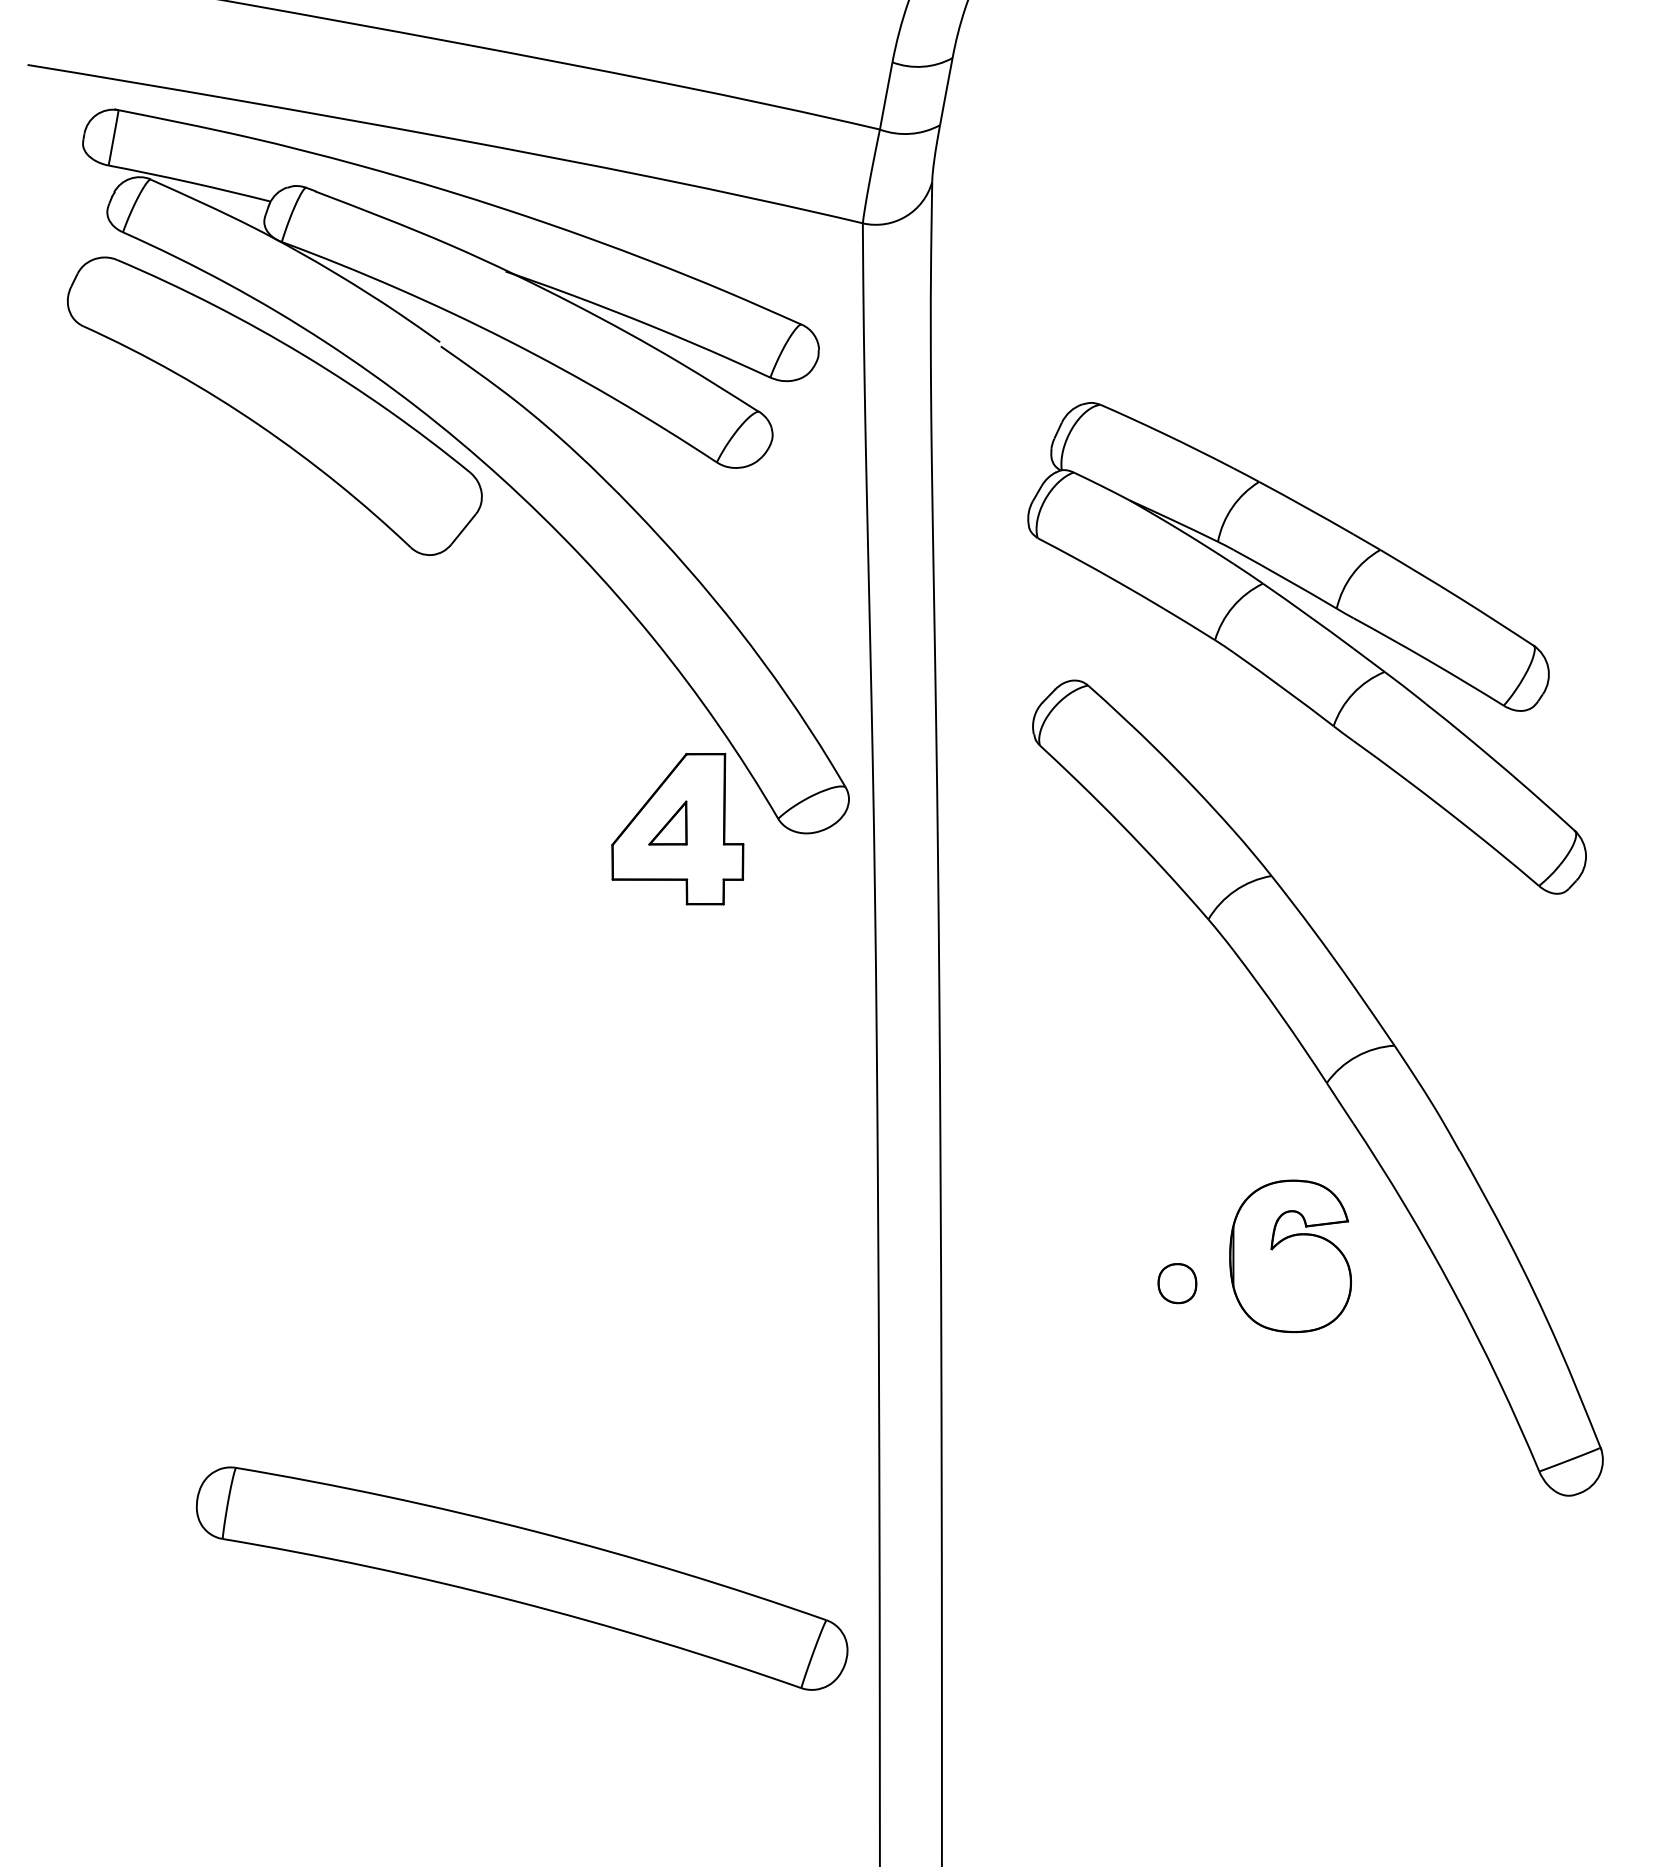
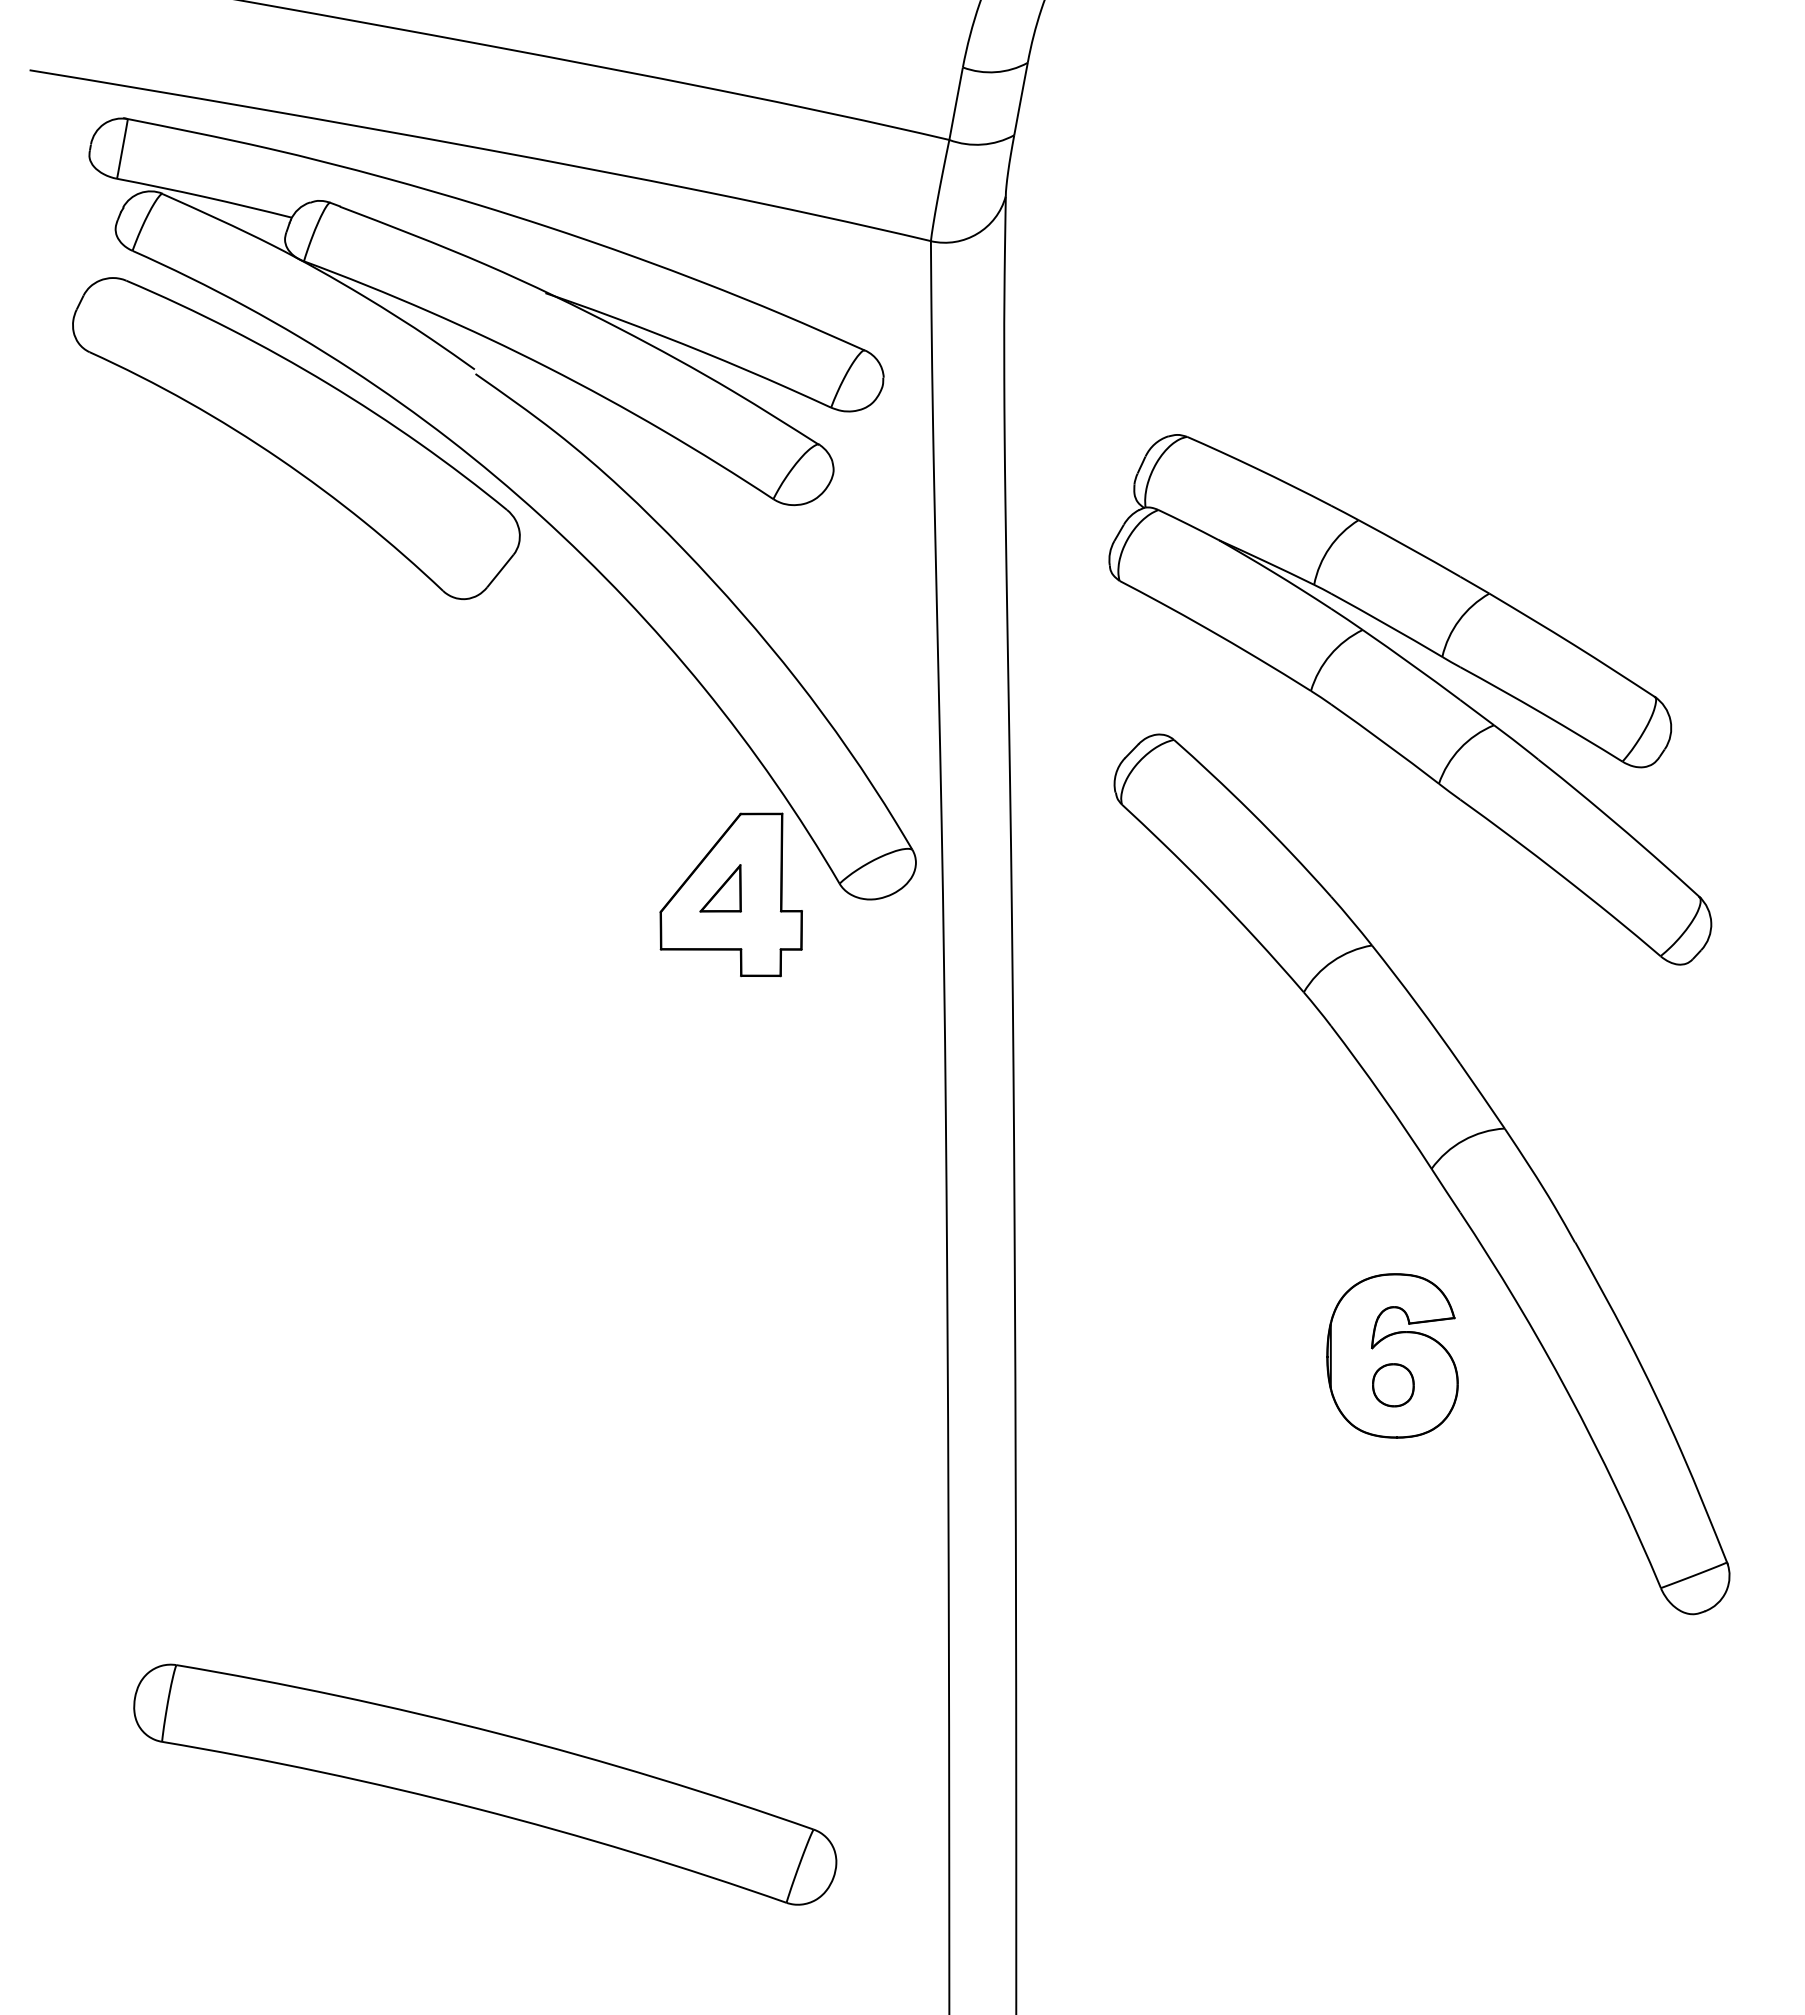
part: (1177, 1283) -> (1393, 1385), moved
part: (522, 1578) -> (485, 1784), moved

